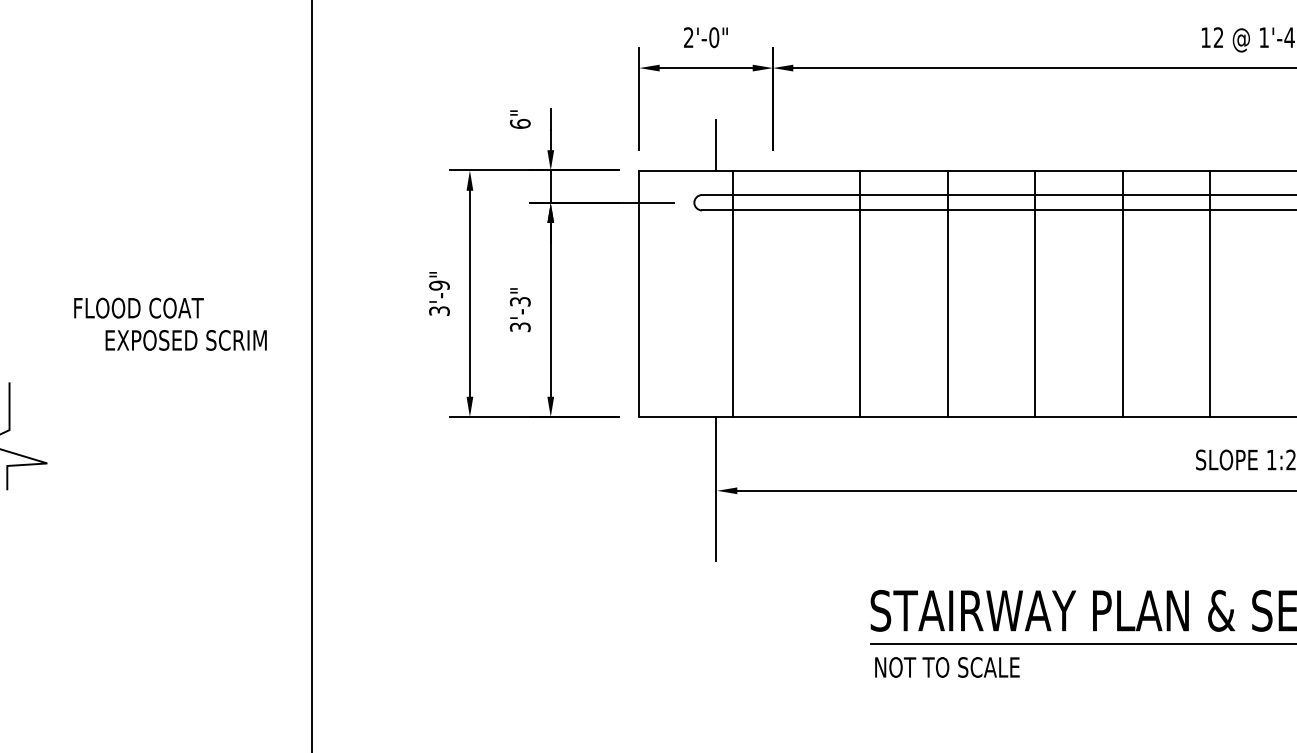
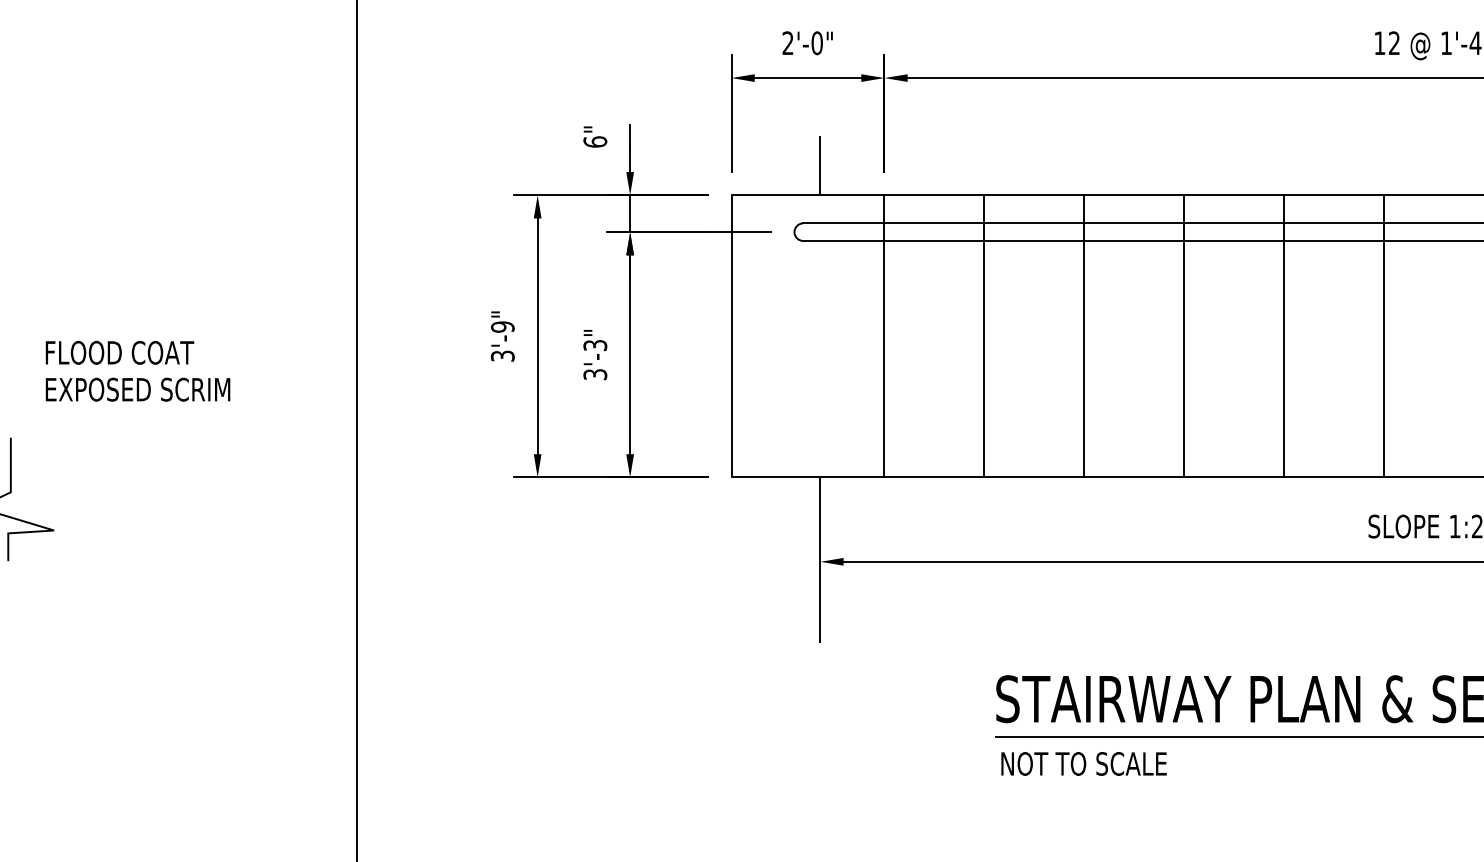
line: (732, 293) -> (884, 336), moved
text: (138, 307) -> (119, 352), moved
text: (185, 340) -> (137, 389), moved

